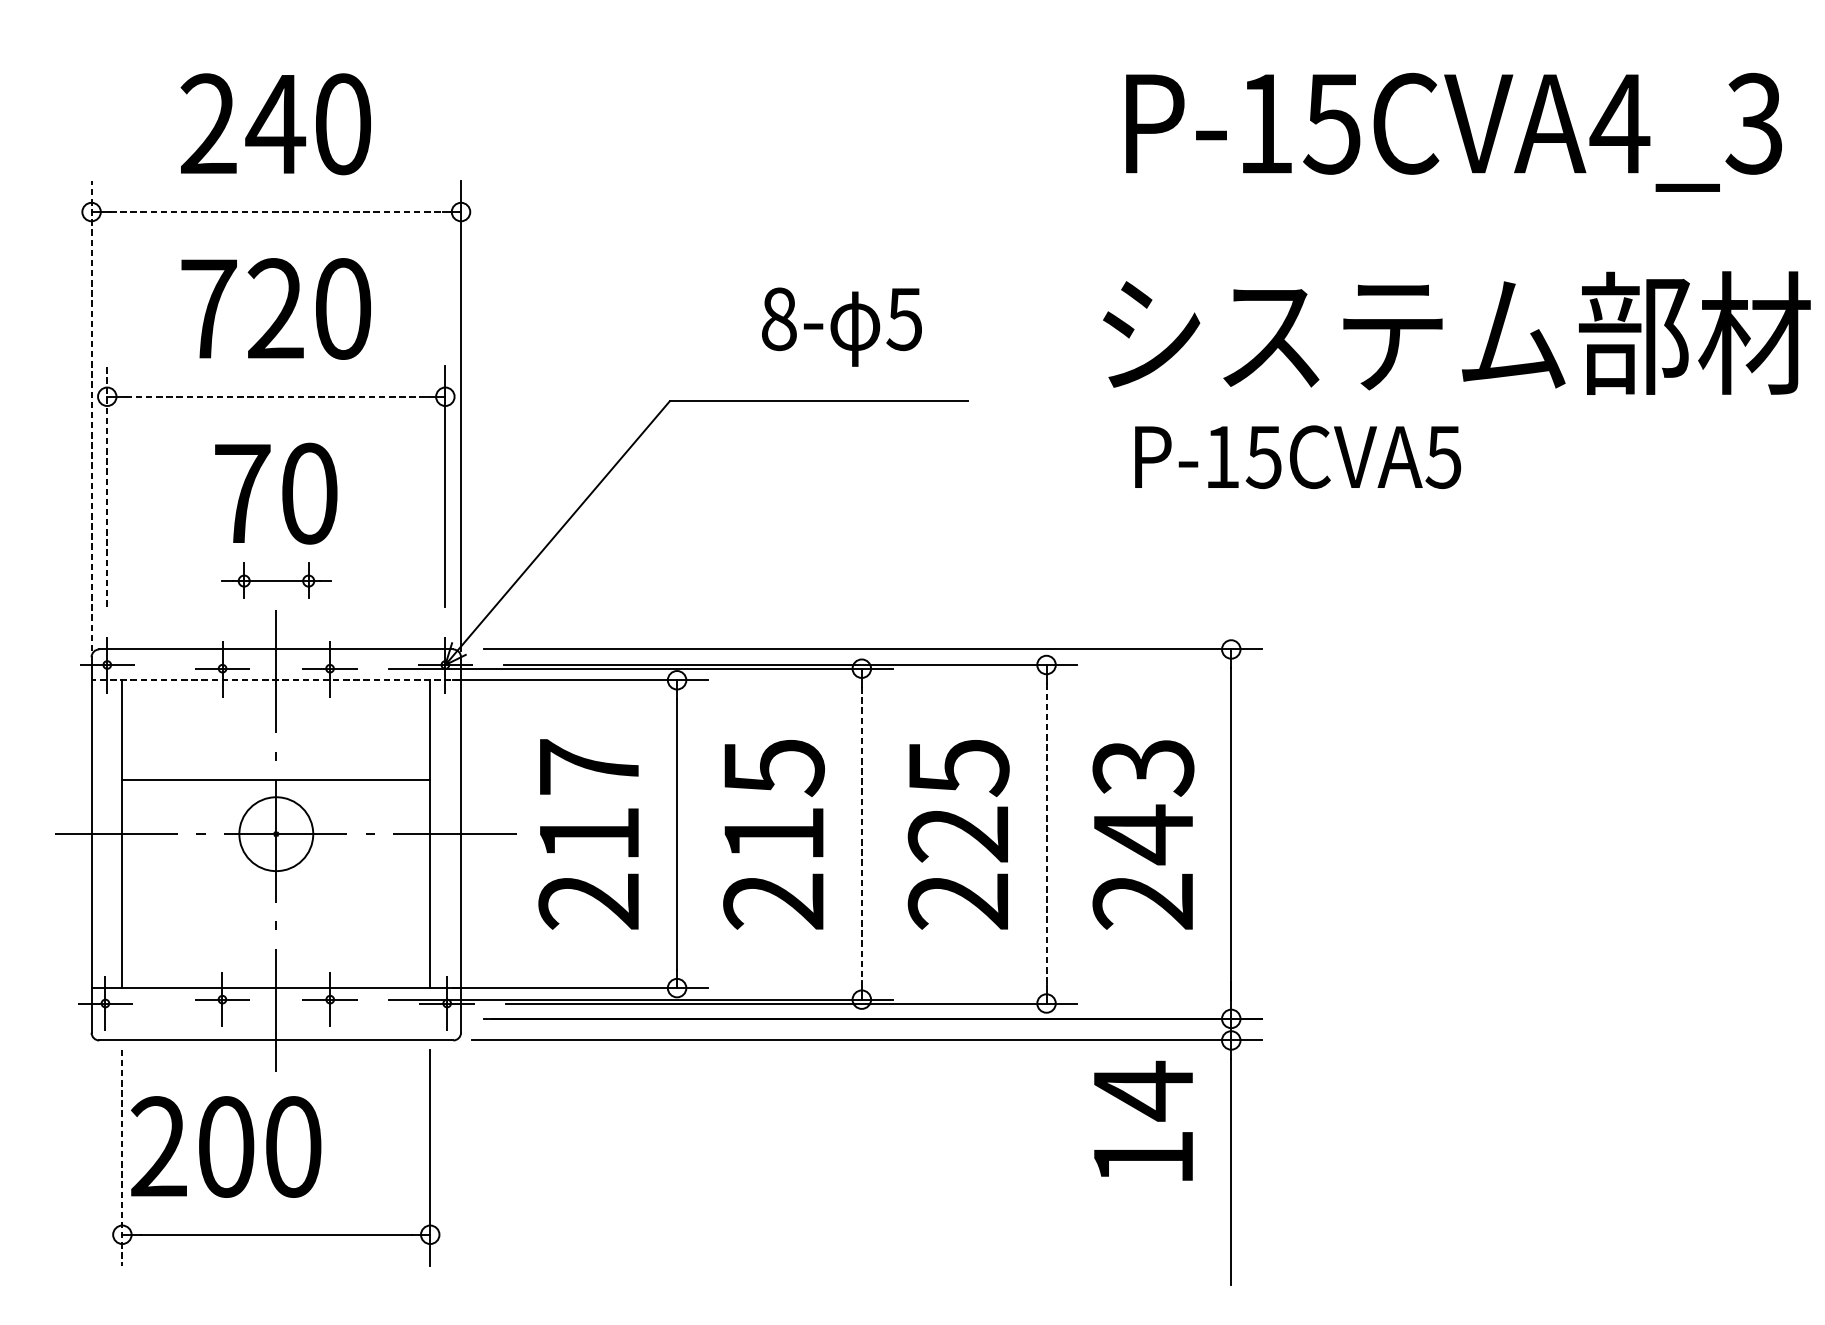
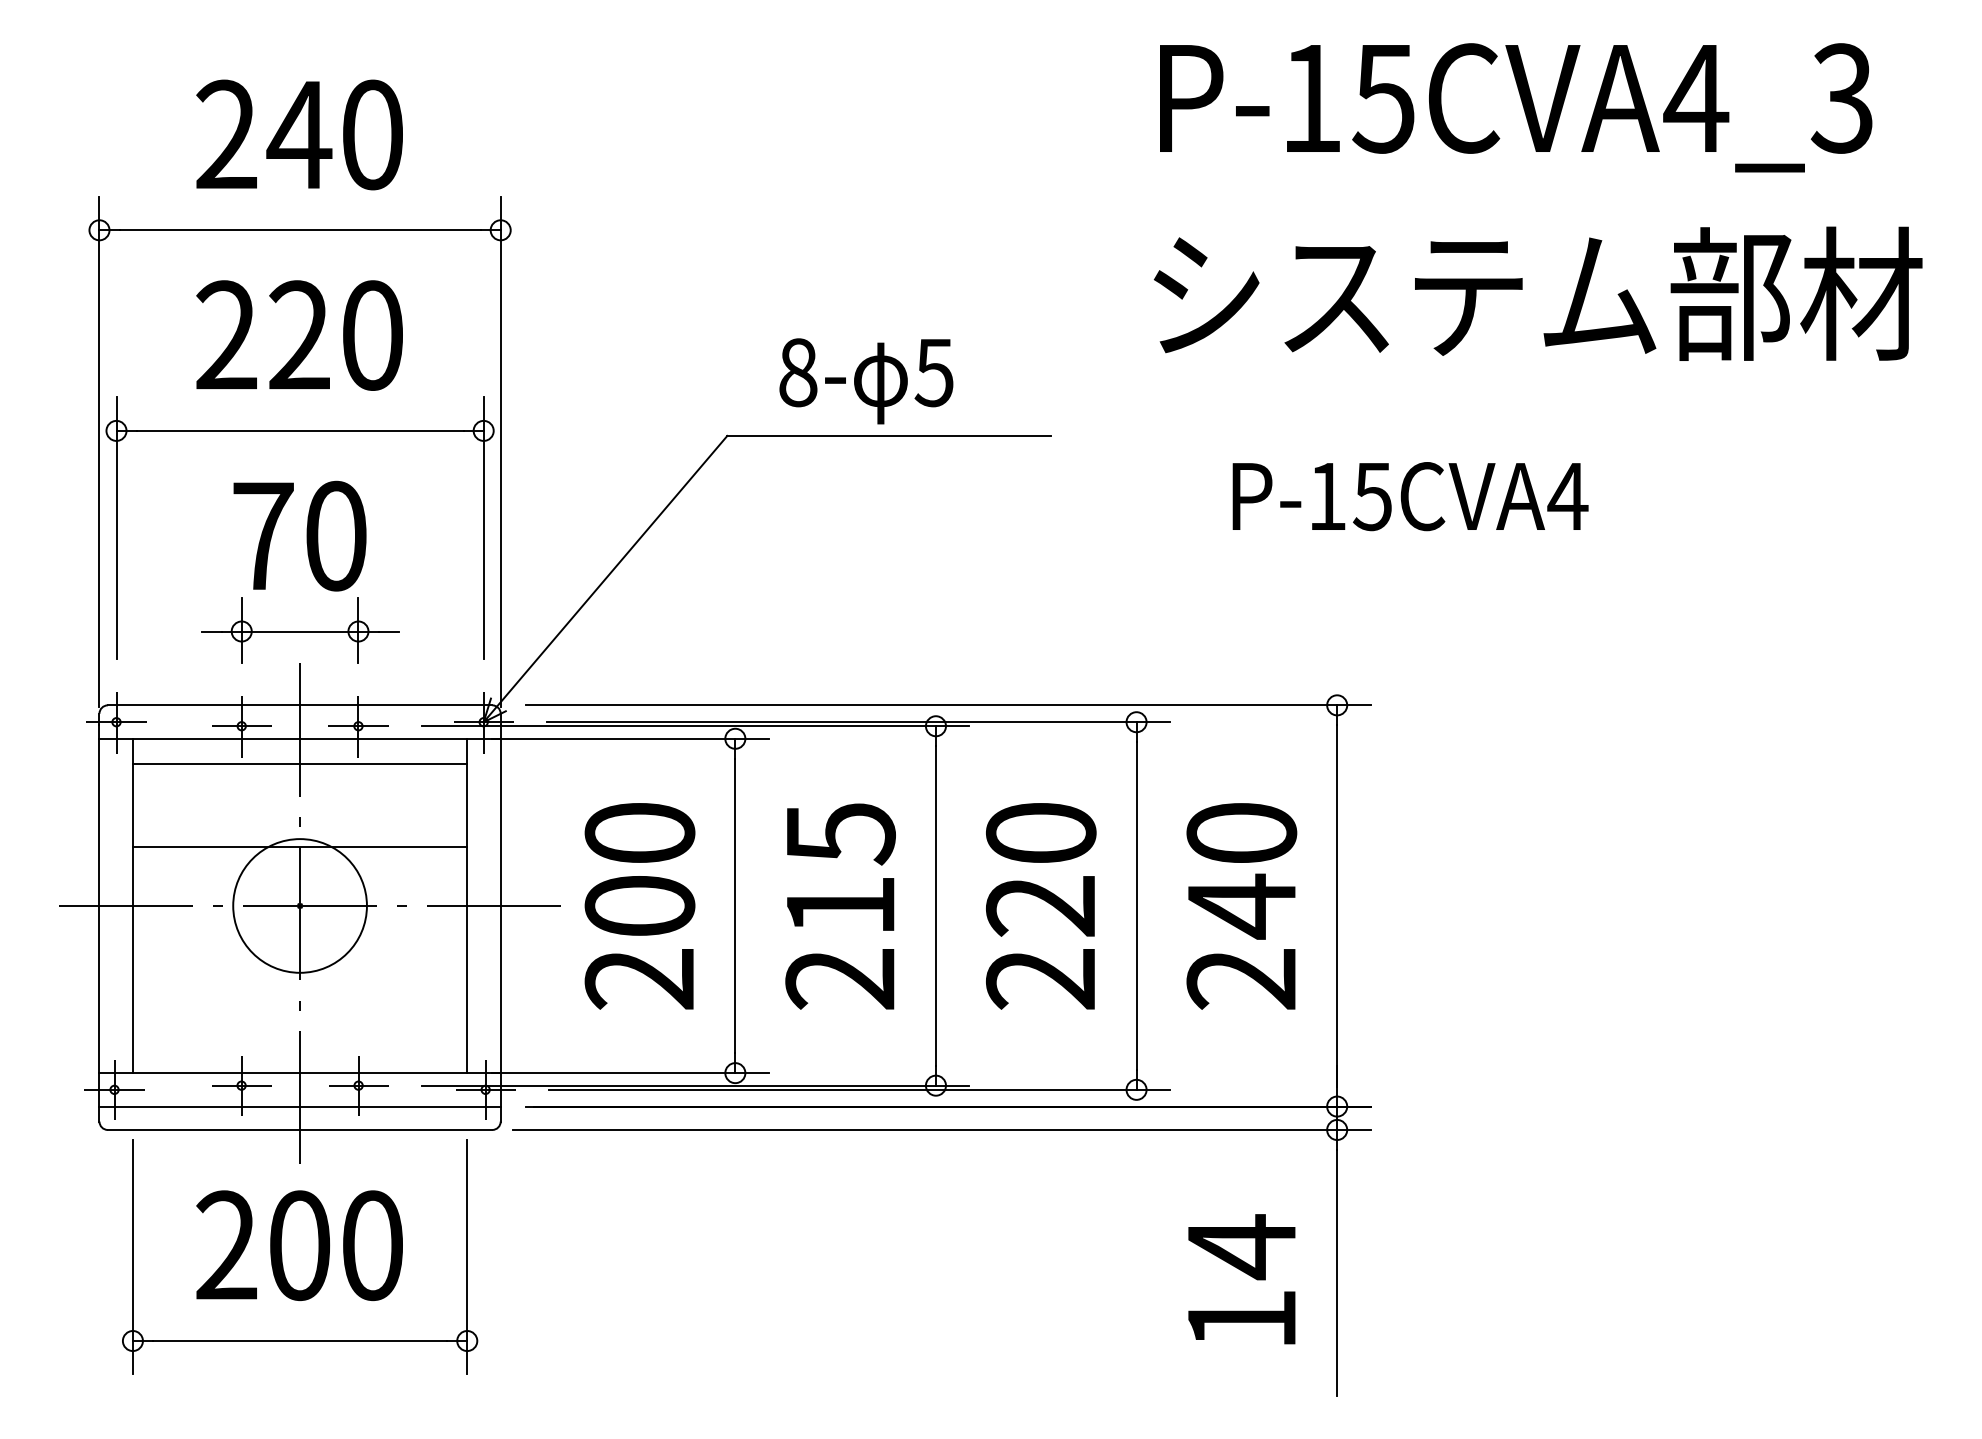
text: (1454, 132) -> (1516, 107), moved
line: (276, 212) -> (300, 230), dashed -> solid
text: (208, 307) -> (226, 334), 720 -> 220
text: (842, 327) -> (866, 381), moved
text: (1456, 332) -> (1537, 293), moved
line: (276, 396) -> (300, 430), dashed -> solid
line: (91, 415) -> (99, 451), dashed -> solid
text: (1443, 458) -> (1567, 497), P-15CVA5 -> P-15CVA4
line: (107, 486) -> (116, 528), dashed -> solid
part: (276, 580) -> (300, 630), size x1.67
line: (276, 679) -> (300, 738), dashed -> solid
line: (275, 703) -> (299, 763), added
text: (959, 768) -> (1041, 834), 225 -> 220
text: (1143, 768) -> (1241, 834), 243 -> 240
text: (588, 799) -> (639, 868), 217 -> 200
circle: (275, 833) -> (299, 905), size x1.67
line: (861, 833) -> (935, 905), dashed -> solid
line: (1046, 834) -> (1136, 906), dashed -> solid
line: (275, 1018) -> (299, 1106), added
text: (1143, 1121) -> (1241, 1279), moved
text: (226, 1146) -> (299, 1245), moved
line: (121, 1157) -> (132, 1257), dashed -> solid

